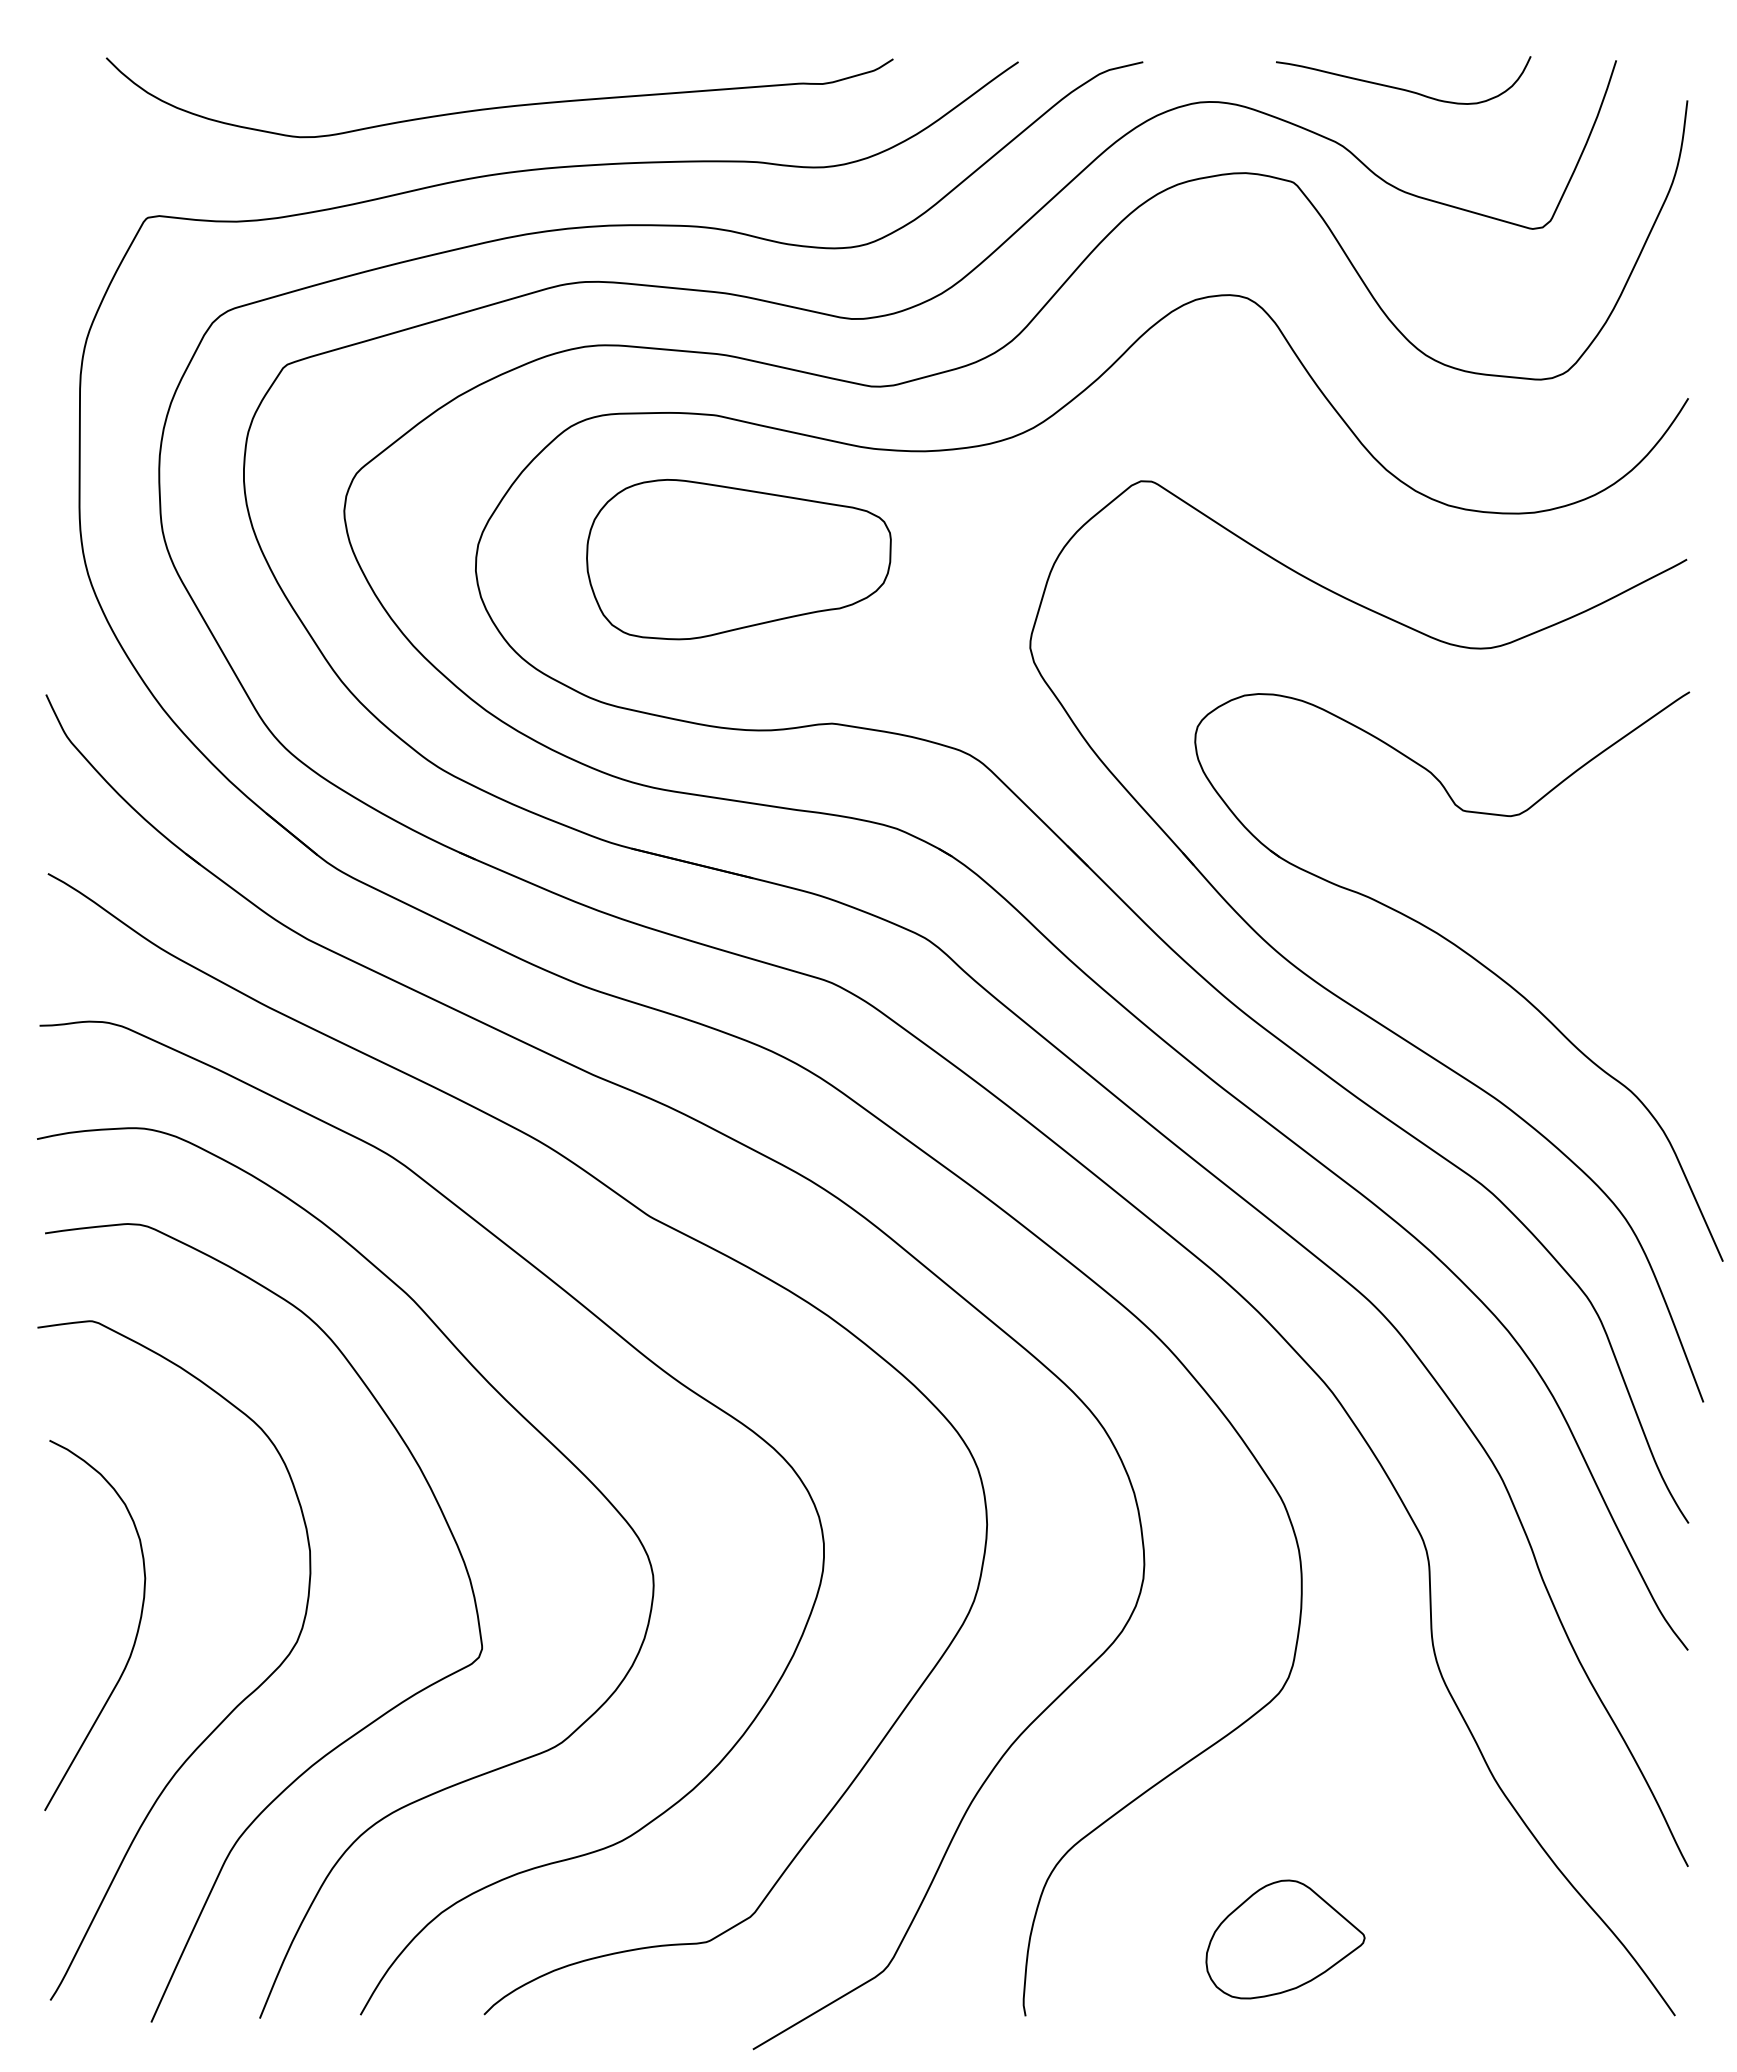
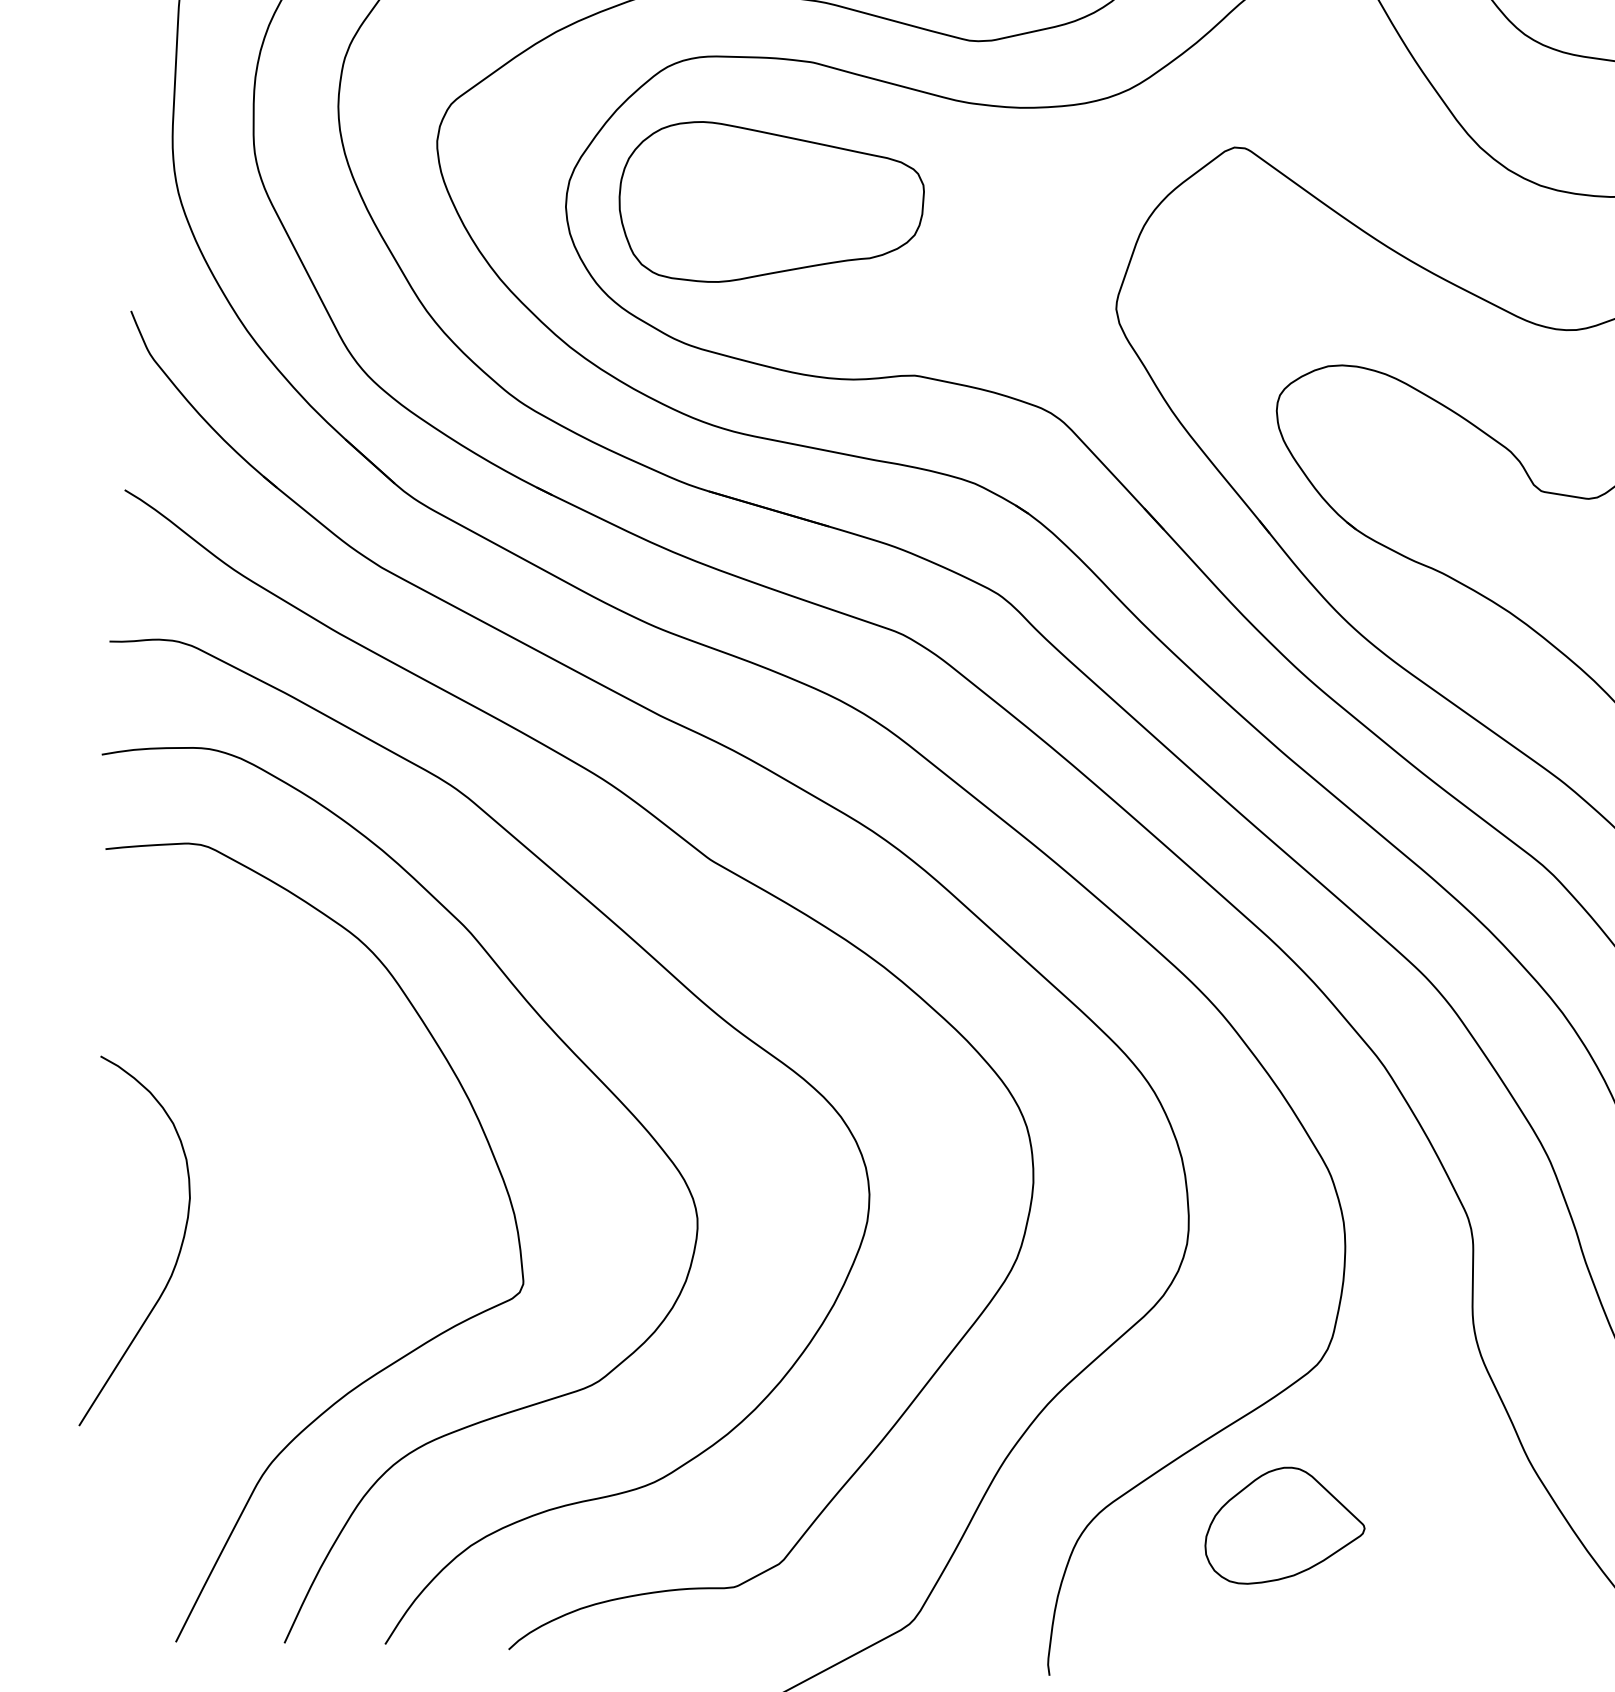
part: (738, 559) -> (770, 204), moved
curve: (229, 1712) -> (268, 1336), removed
part: (1285, 1939) -> (1285, 1526), moved

